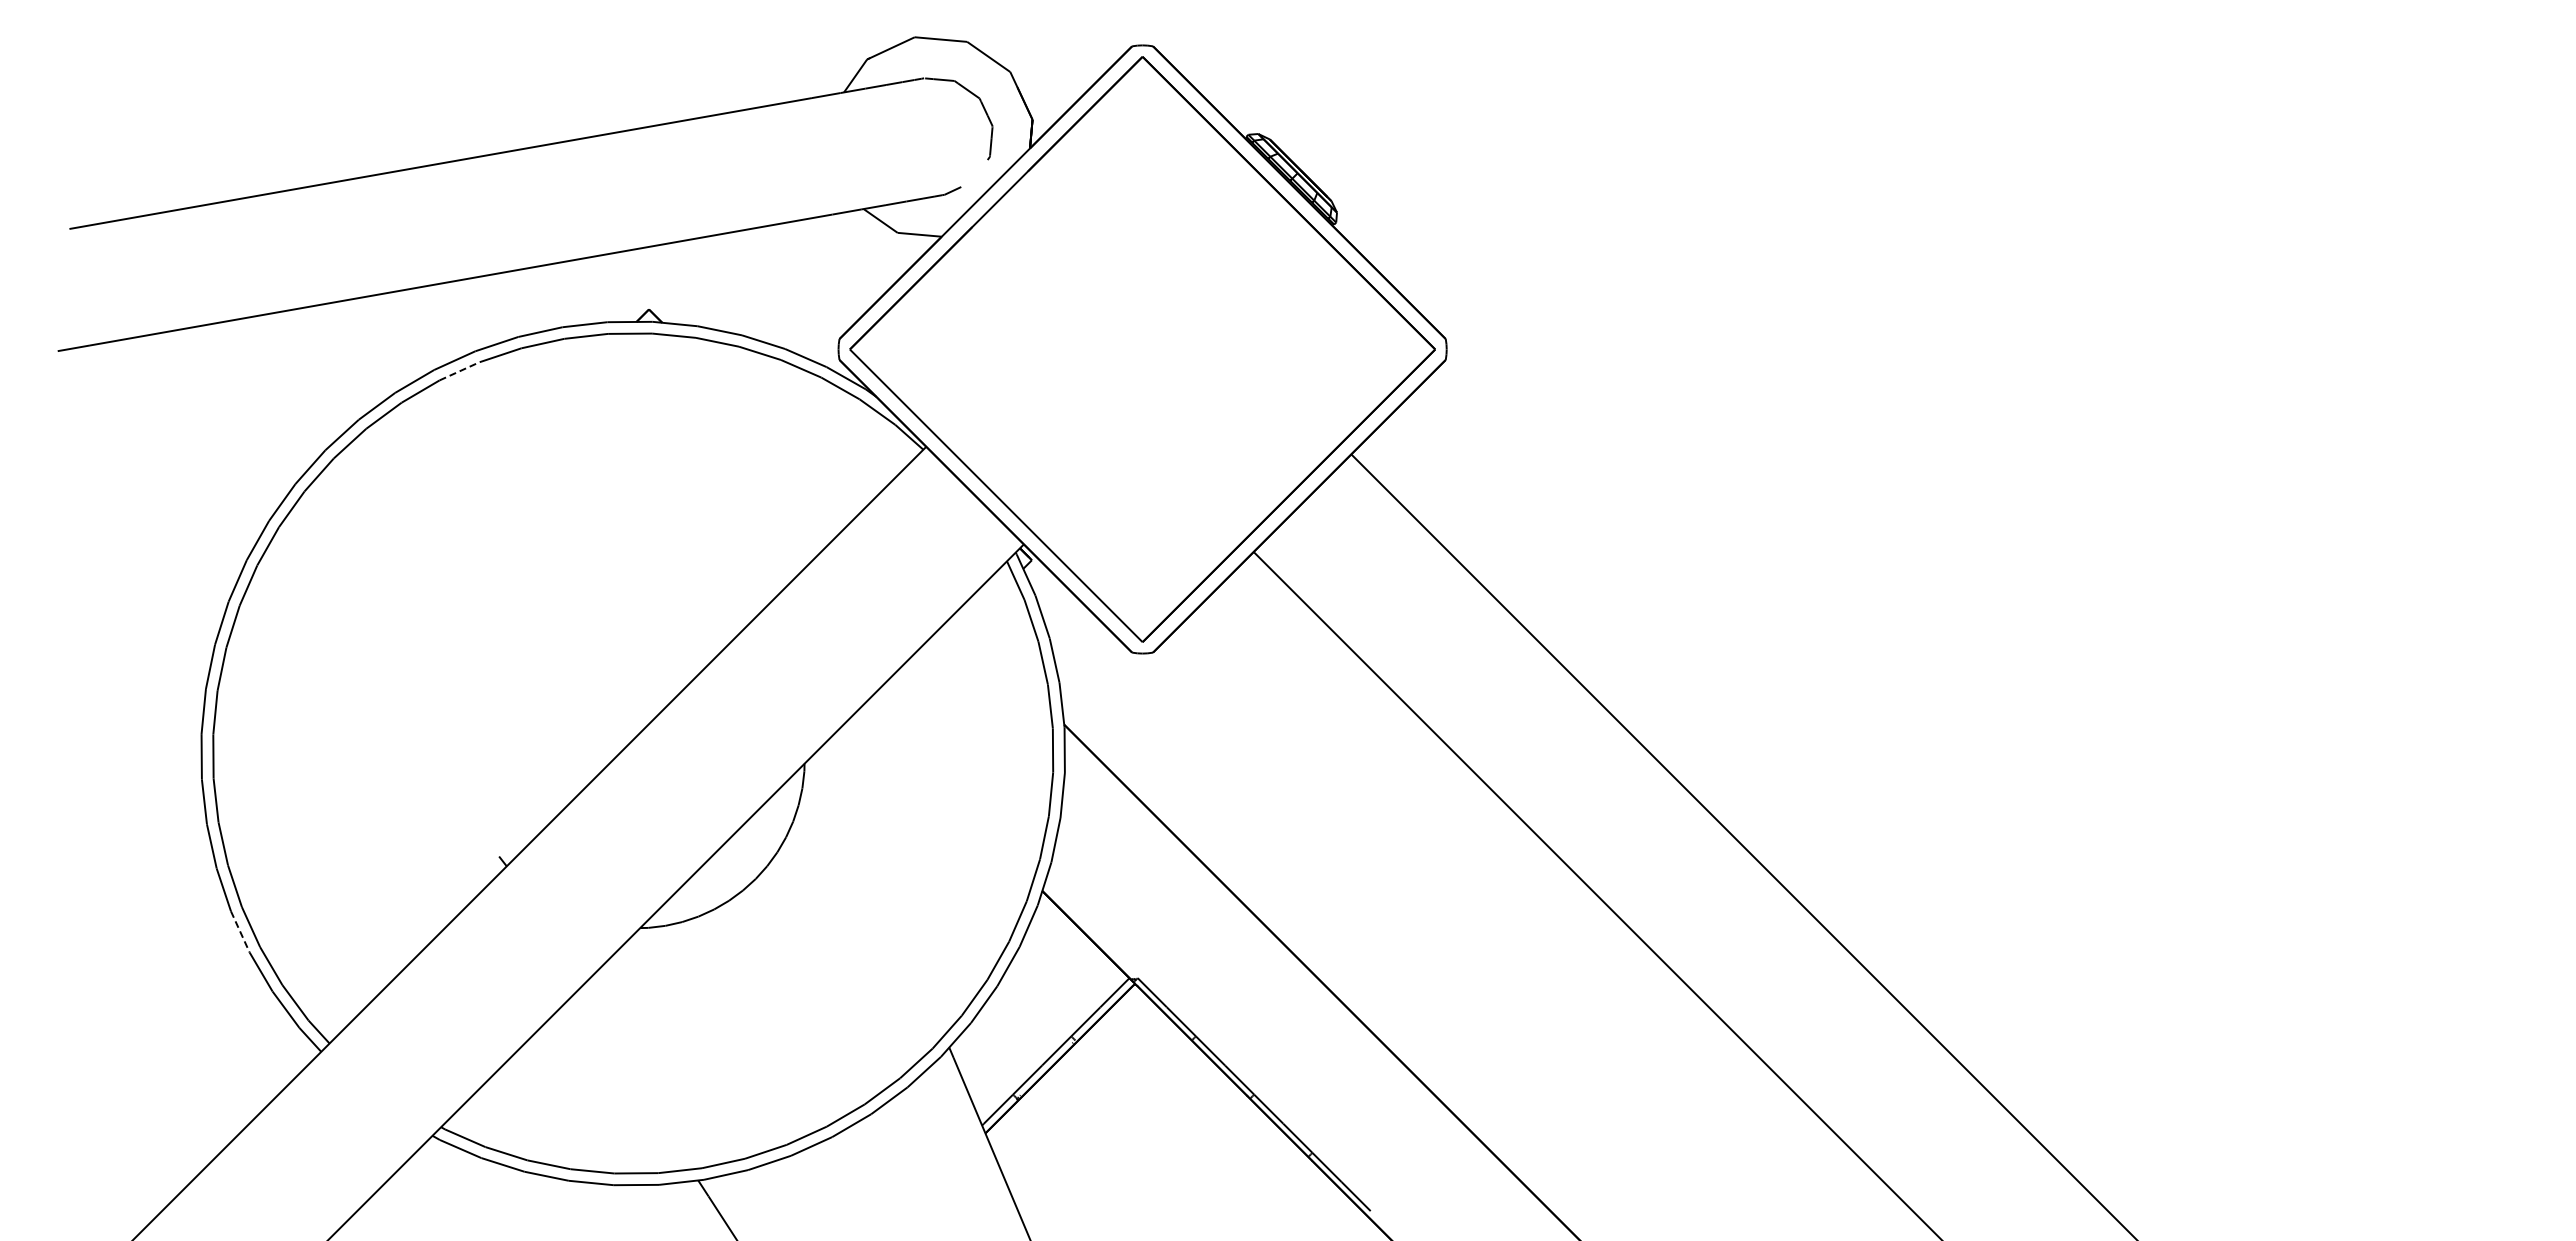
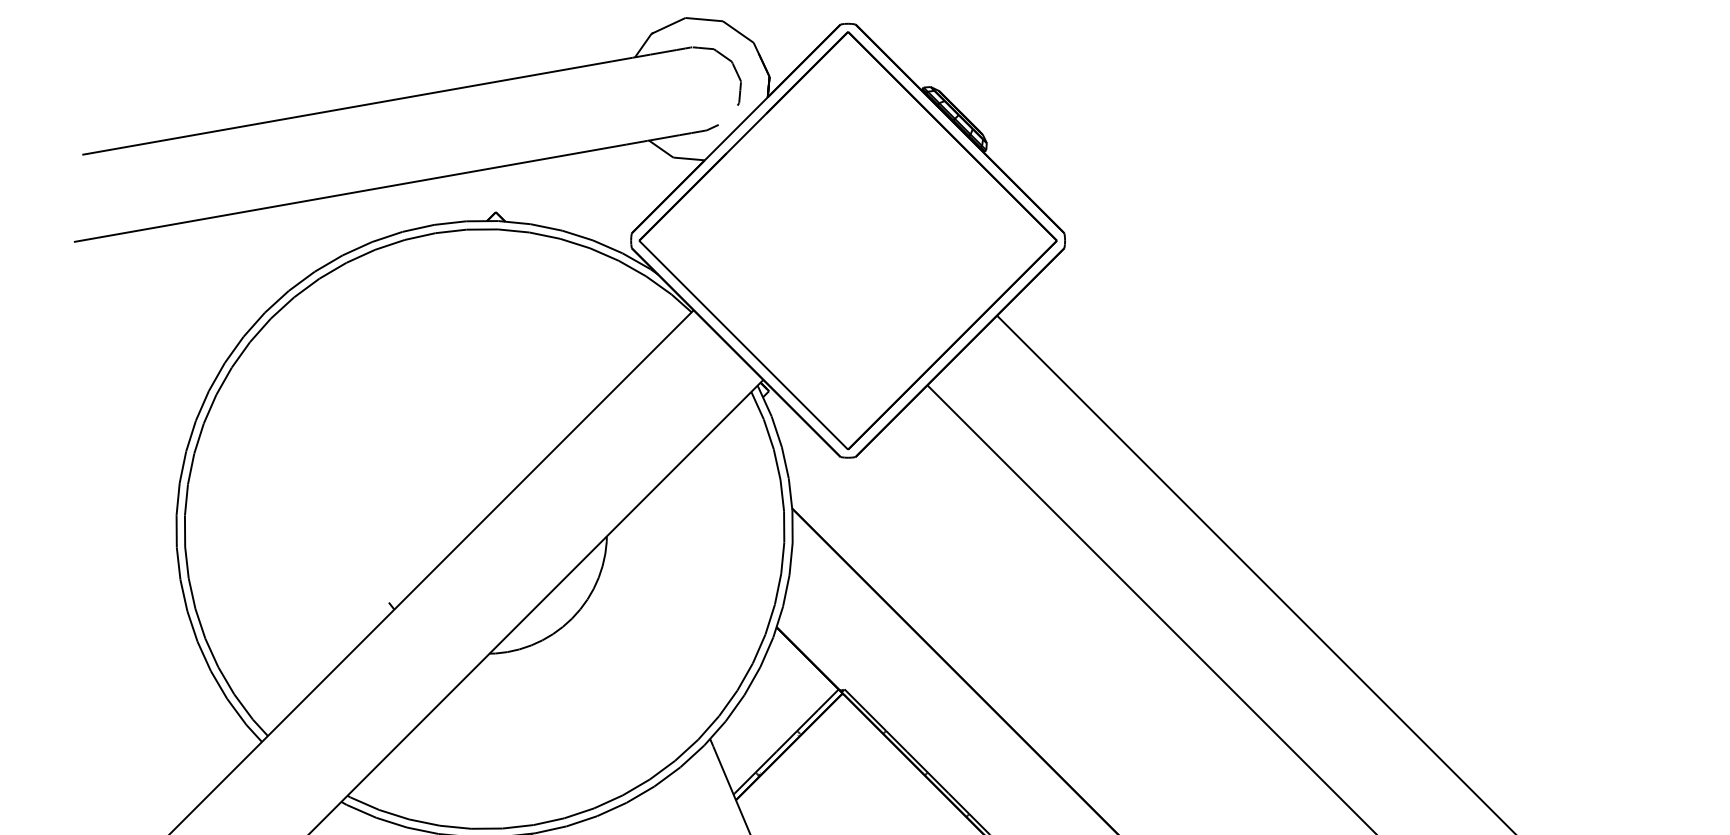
line: (459, 371) -> (360, 256), dashed -> solid
line: (240, 931) -> (204, 656), dashed -> solid

